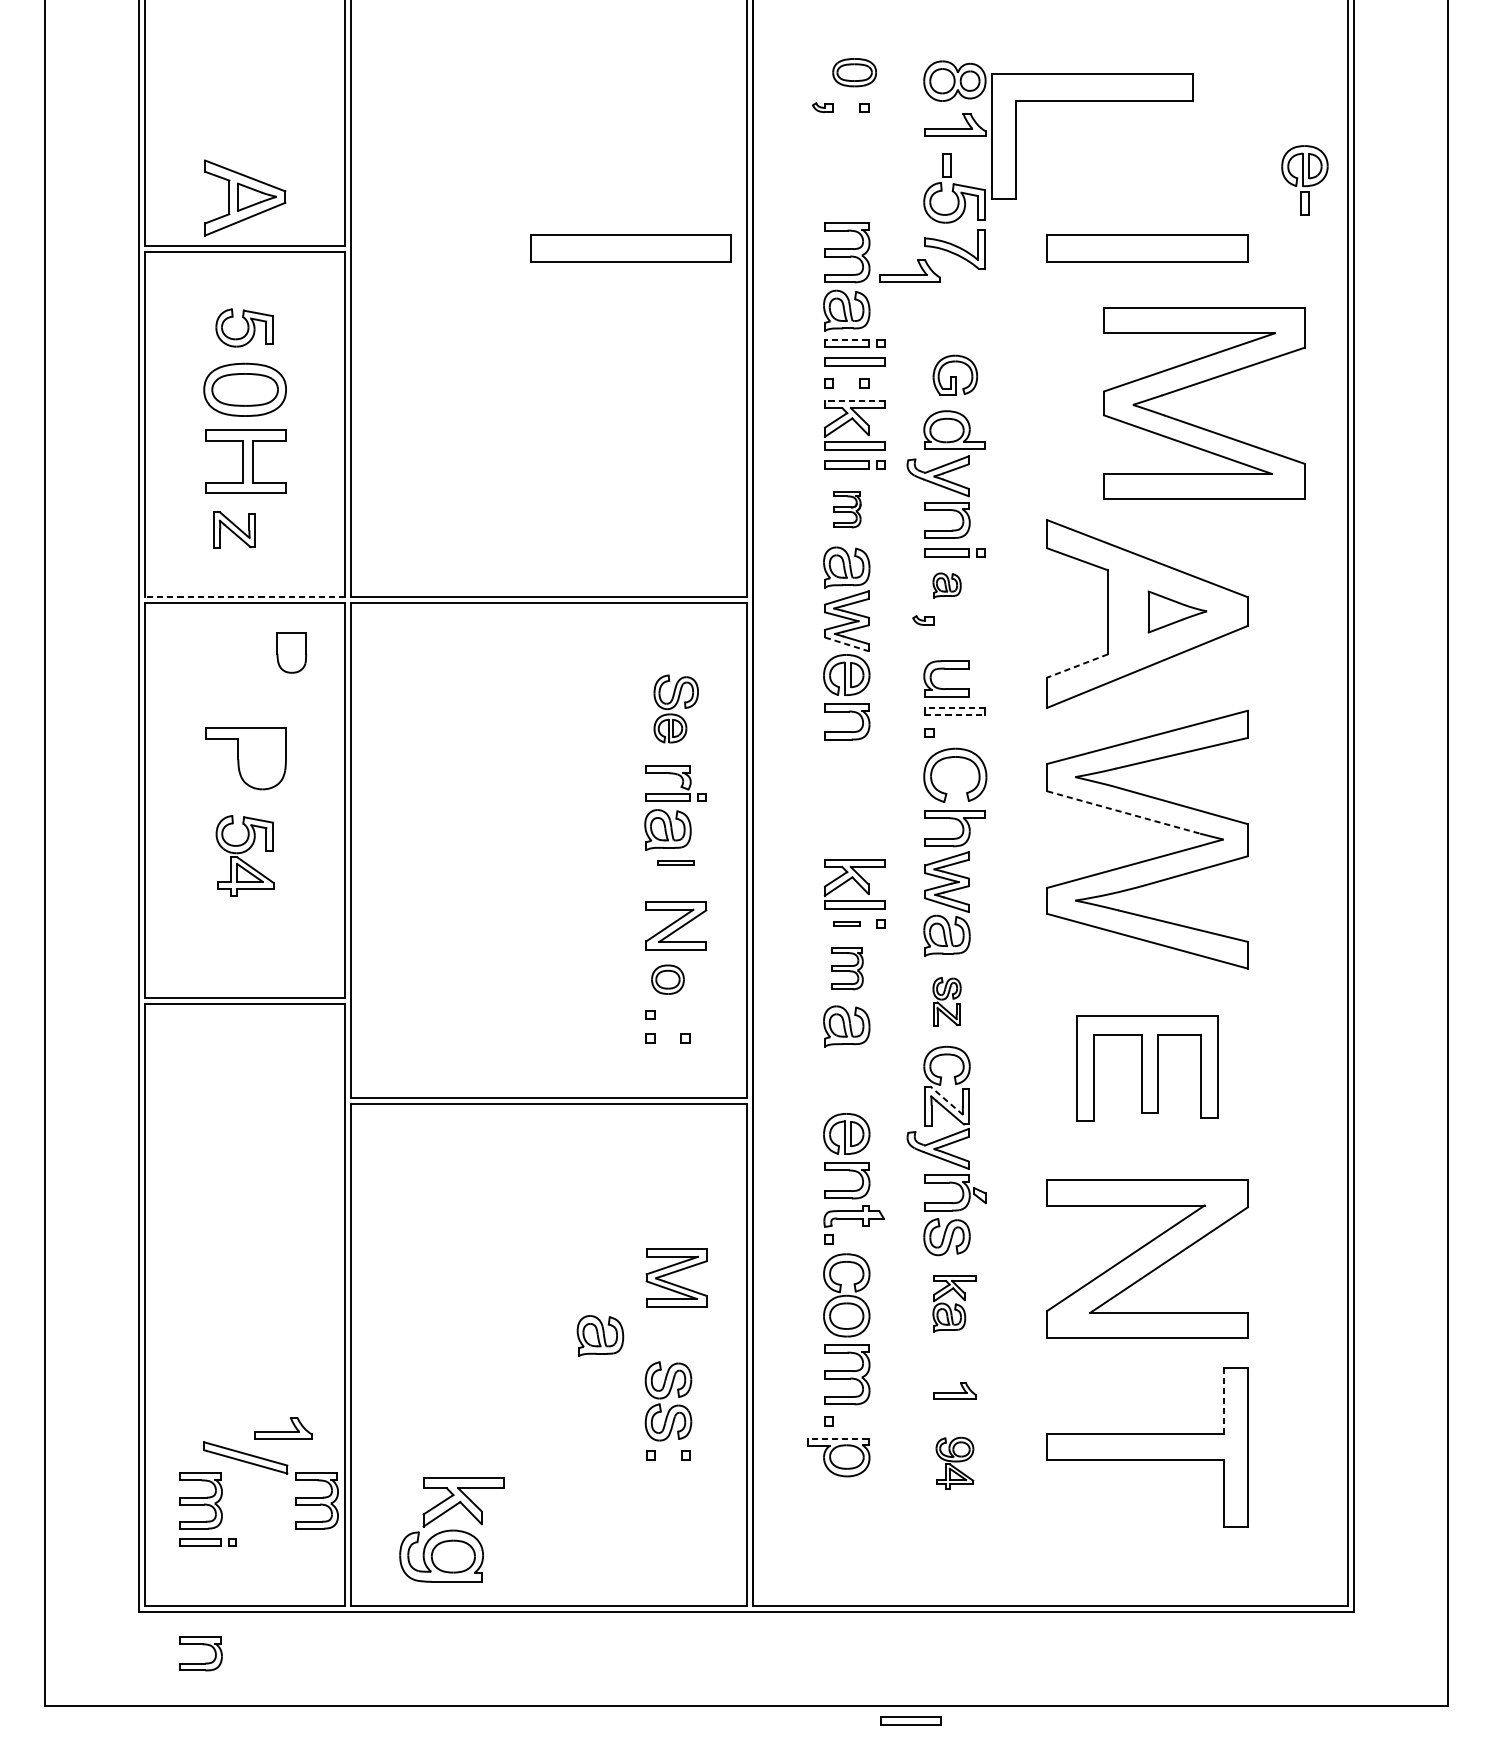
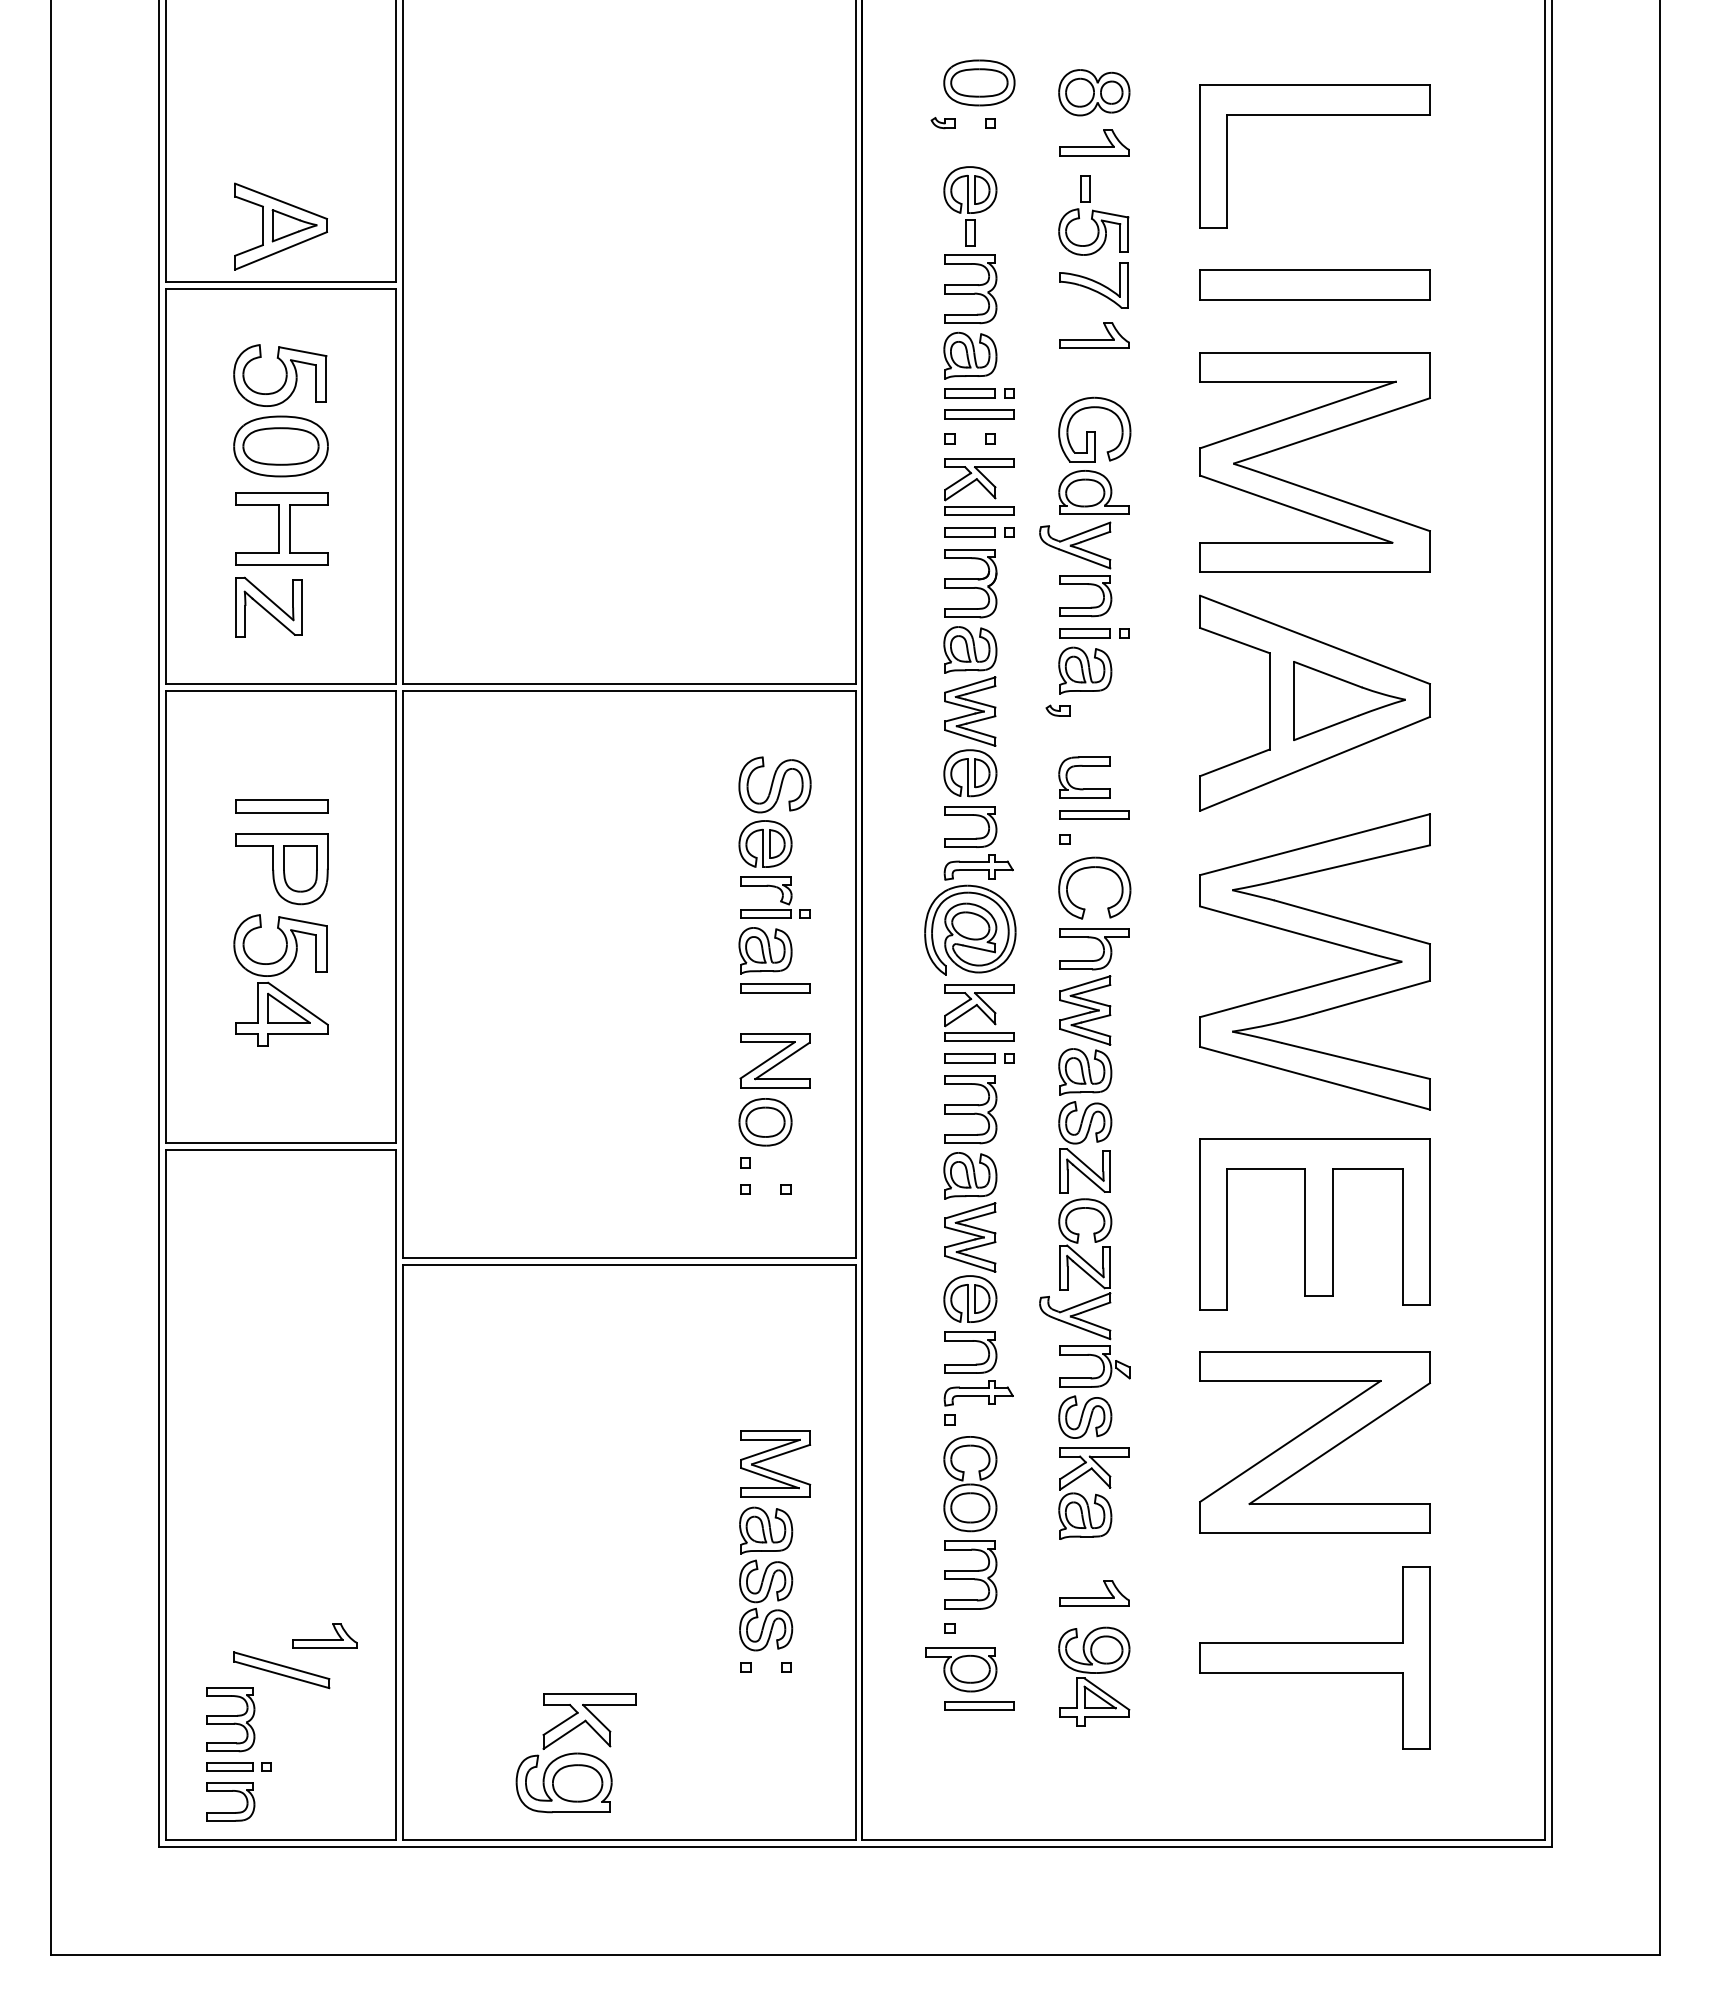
part: (854, 72) -> (979, 82), size x1.43
part: (1092, 101) -> (1314, 115), moved
part: (1305, 180) -> (970, 206), moved
part: (630, 248) -> (722, 284), removed
part: (909, 271) -> (1094, 335), moved
part: (244, 327) -> (280, 375), size x1.43
line: (846, 340) -> (970, 389), dashed -> solid
part: (955, 375) -> (1094, 429), size x1.43
part: (1197, 384) -> (1307, 440), moved
line: (854, 400) -> (979, 458), dashed -> solid
part: (846, 509) -> (970, 583), size x1.67
part: (234, 529) -> (268, 606), size x1.43
part: (947, 585) -> (1085, 670), size x1.67
line: (245, 596) -> (281, 683), dashed -> solid
part: (1177, 611) -> (1349, 700), size x1.67
line: (846, 644) -> (970, 738), dashed -> solid
part: (291, 652) -> (300, 868), moved
line: (1077, 666) -> (1234, 763), dashed -> solid
part: (245, 704) -> (281, 806), added
line: (955, 707) -> (1094, 810), dashed -> solid
part: (675, 708) -> (774, 811), size x1.43
line: (955, 715) -> (1095, 819), dashed -> solid
part: (846, 798) -> (970, 914), added
line: (1123, 812) -> (1287, 930), dashed -> solid
part: (244, 855) -> (280, 980), size x1.43
part: (676, 862) -> (775, 988), size x1.67
part: (845, 924) -> (969, 1058), size x1.67
part: (846, 968) -> (970, 1109), size x1.43
part: (667, 979) -> (765, 1122), size x1.43
part: (947, 1001) -> (1085, 1147), size x1.67
part: (1147, 1068) -> (1314, 1224), size x1.43
part: (846, 1080) -> (970, 1237), added
line: (947, 1101) -> (1085, 1261), dashed -> solid
part: (954, 1303) -> (1093, 1493), size x1.43
part: (600, 1335) -> (766, 1530), moved
part: (955, 1390) -> (1094, 1593), size x1.43
line: (1223, 1400) -> (1402, 1604), dashed -> solid
line: (838, 1438) -> (960, 1648), dashed -> solid
part: (955, 1463) -> (1094, 1676), size x1.67
part: (317, 1500) -> (363, 1719), removed
part: (451, 1530) -> (575, 1753), moved
part: (201, 1644) -> (230, 1791), moved
part: (910, 1720) -> (979, 1705), moved

